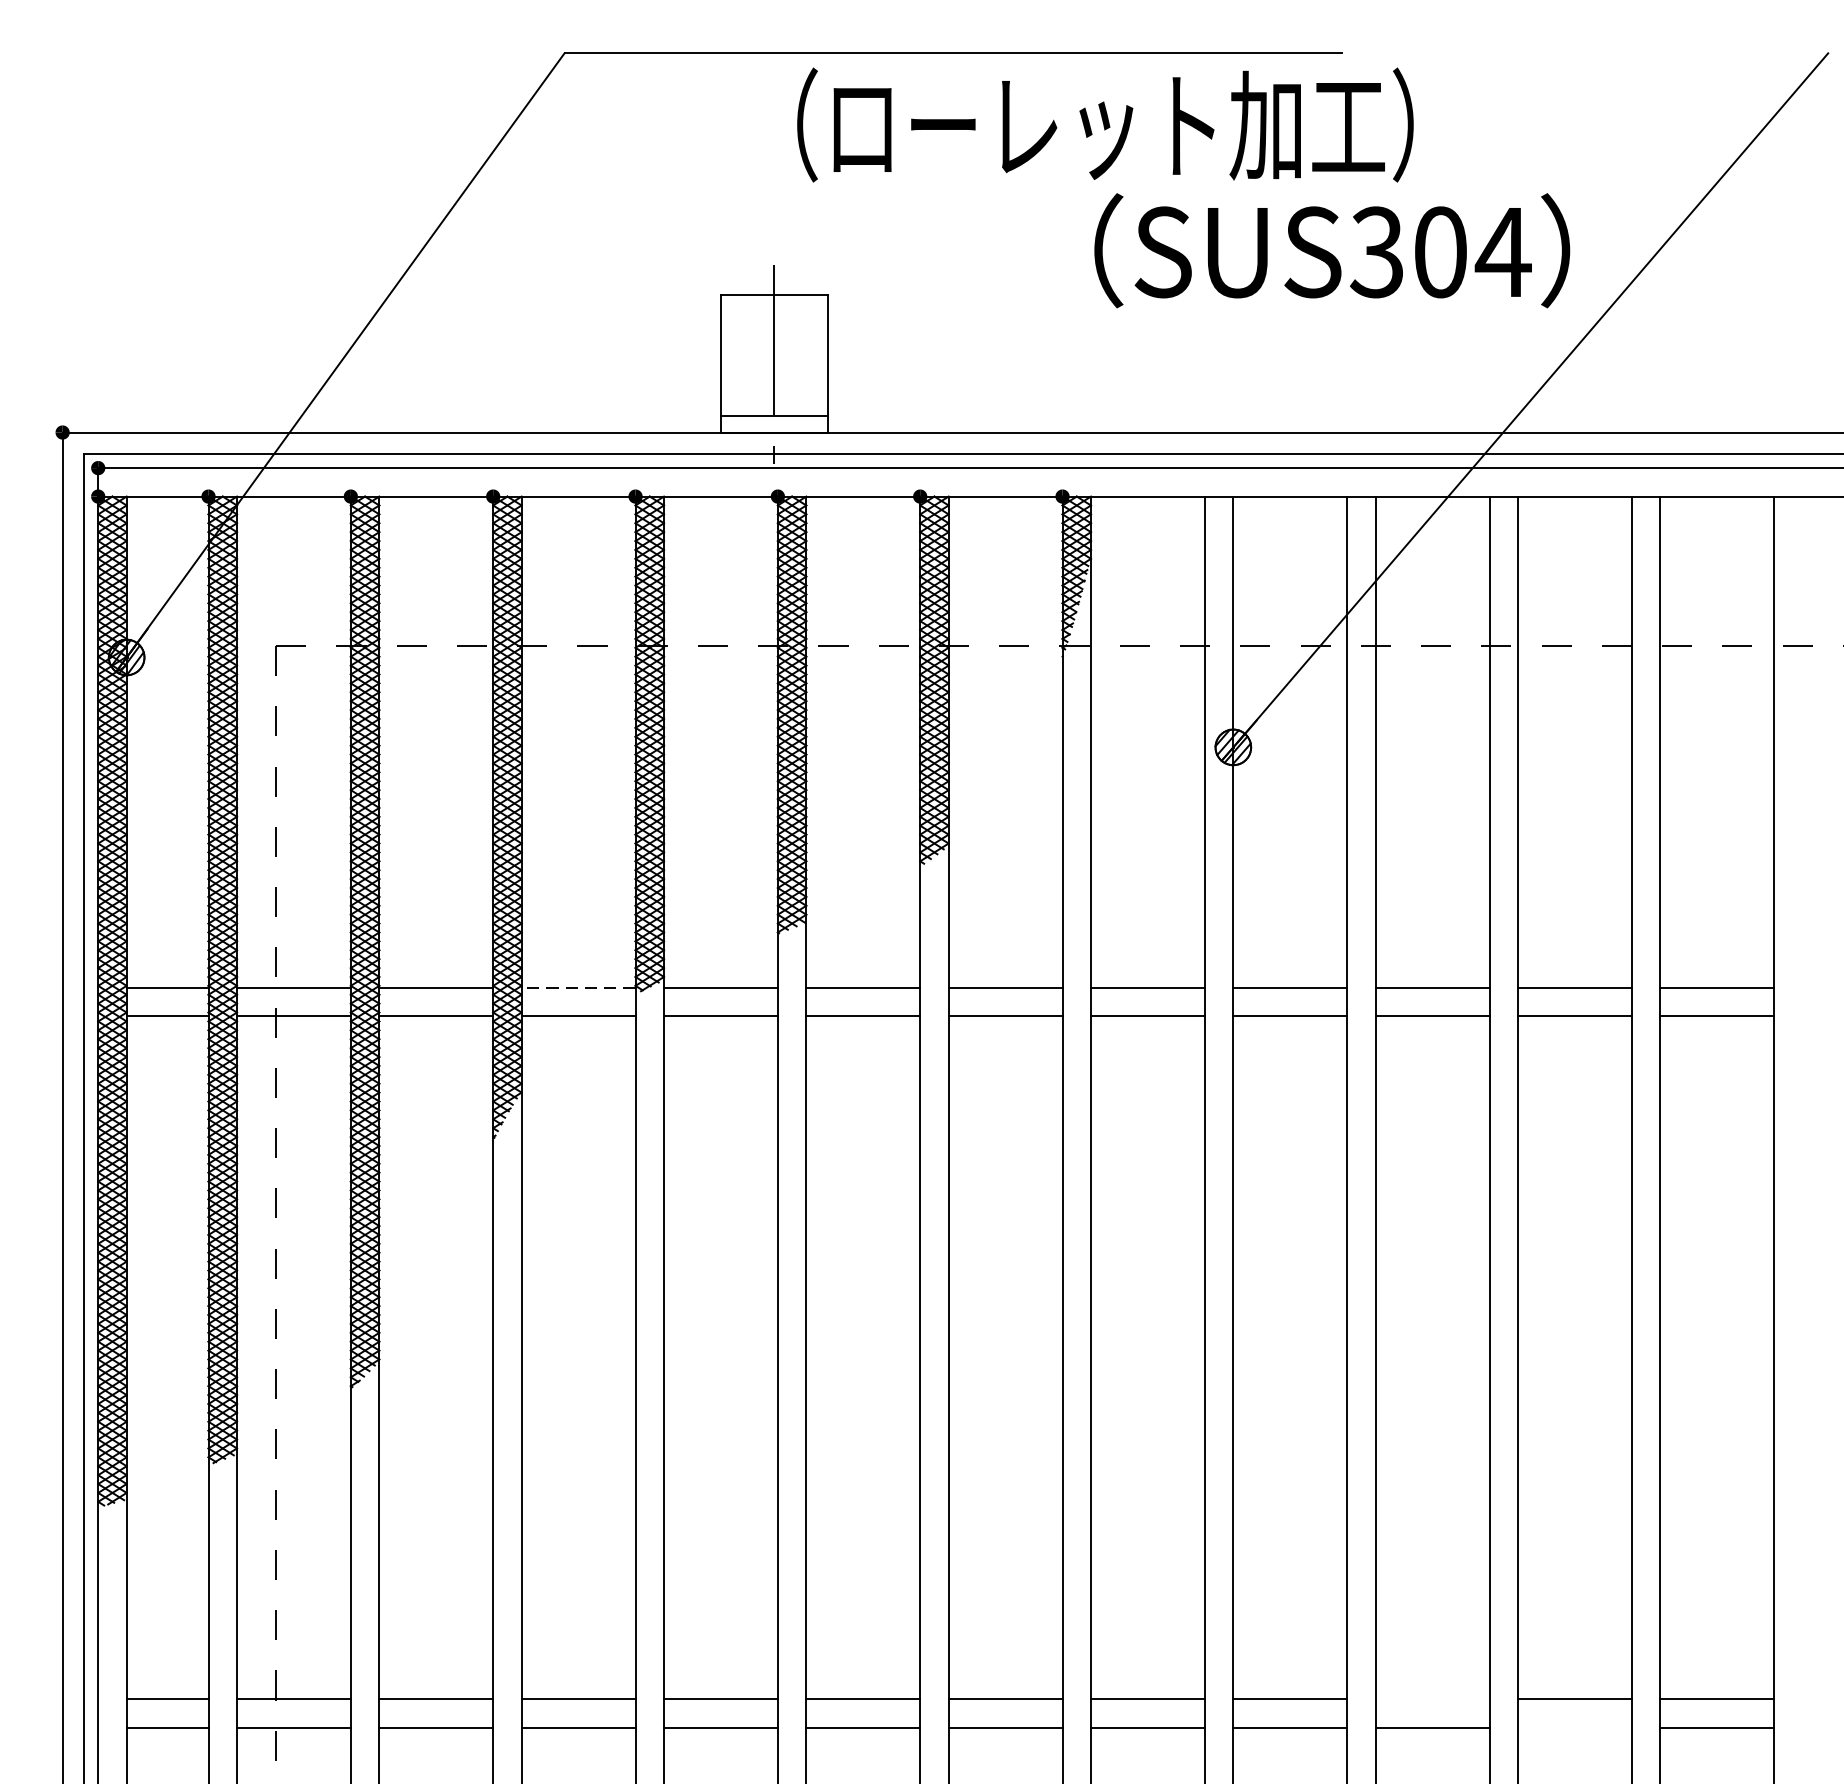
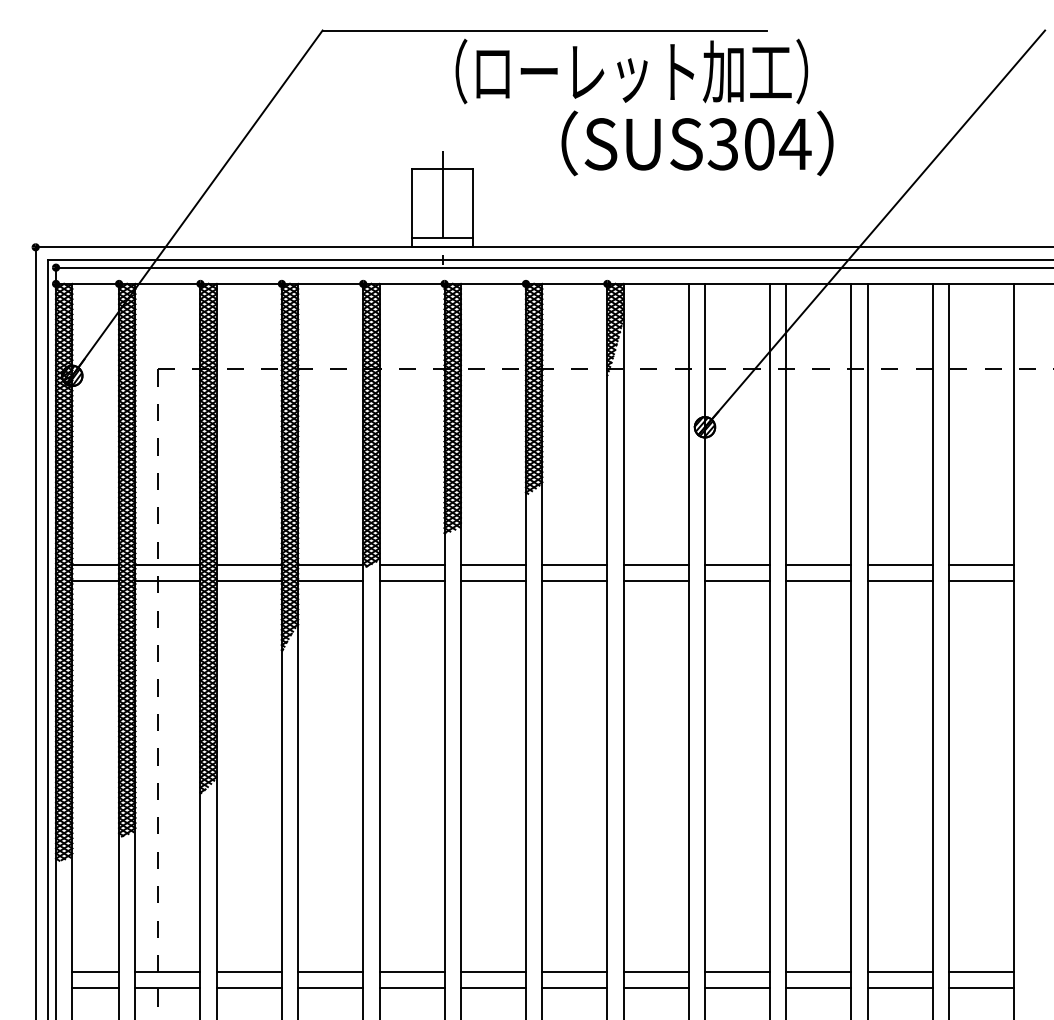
text: (1332, 250) -> (697, 143), moved
line: (578, 987) -> (330, 564), dashed -> solid
line: (1431, 1699) -> (818, 971), added
line: (1573, 1727) -> (899, 987), added

